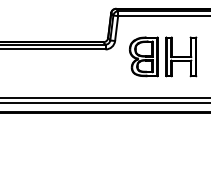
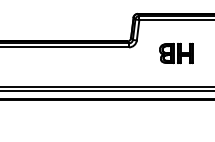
part: (163, 56) -> (176, 53), size x0.6

